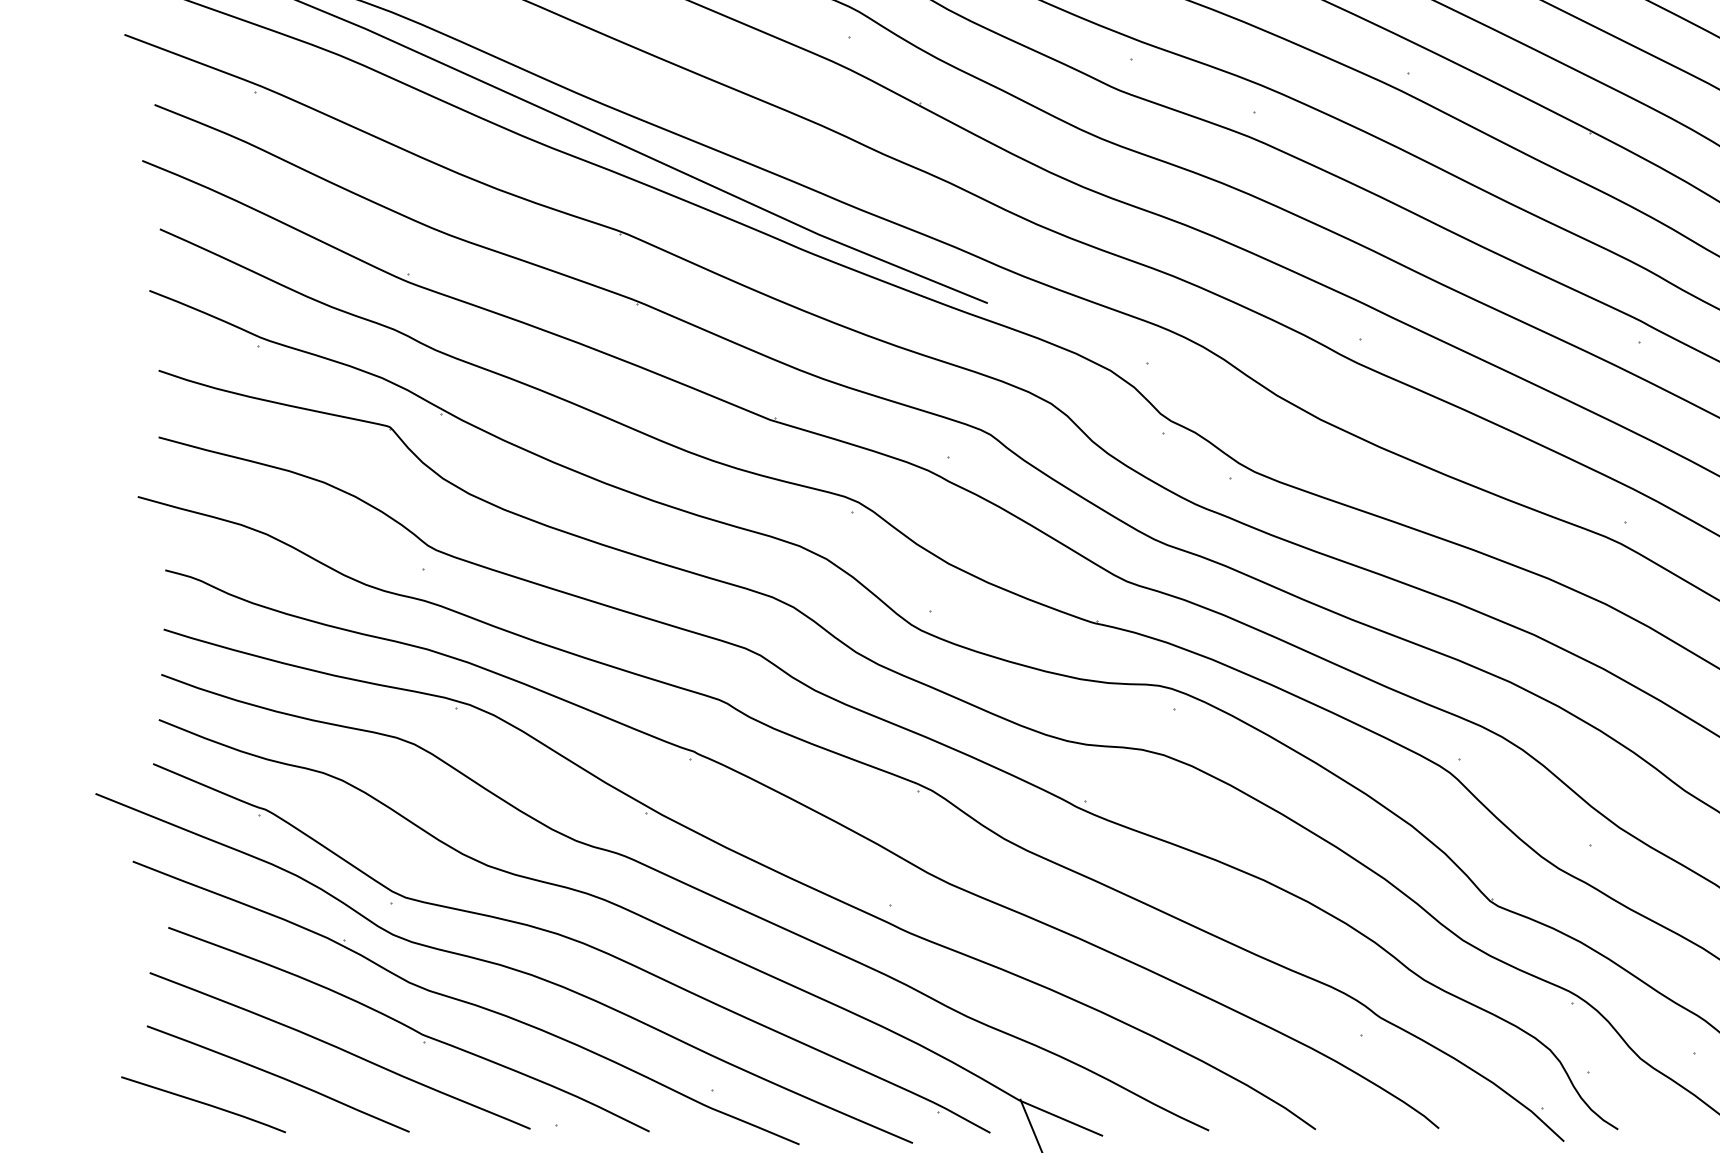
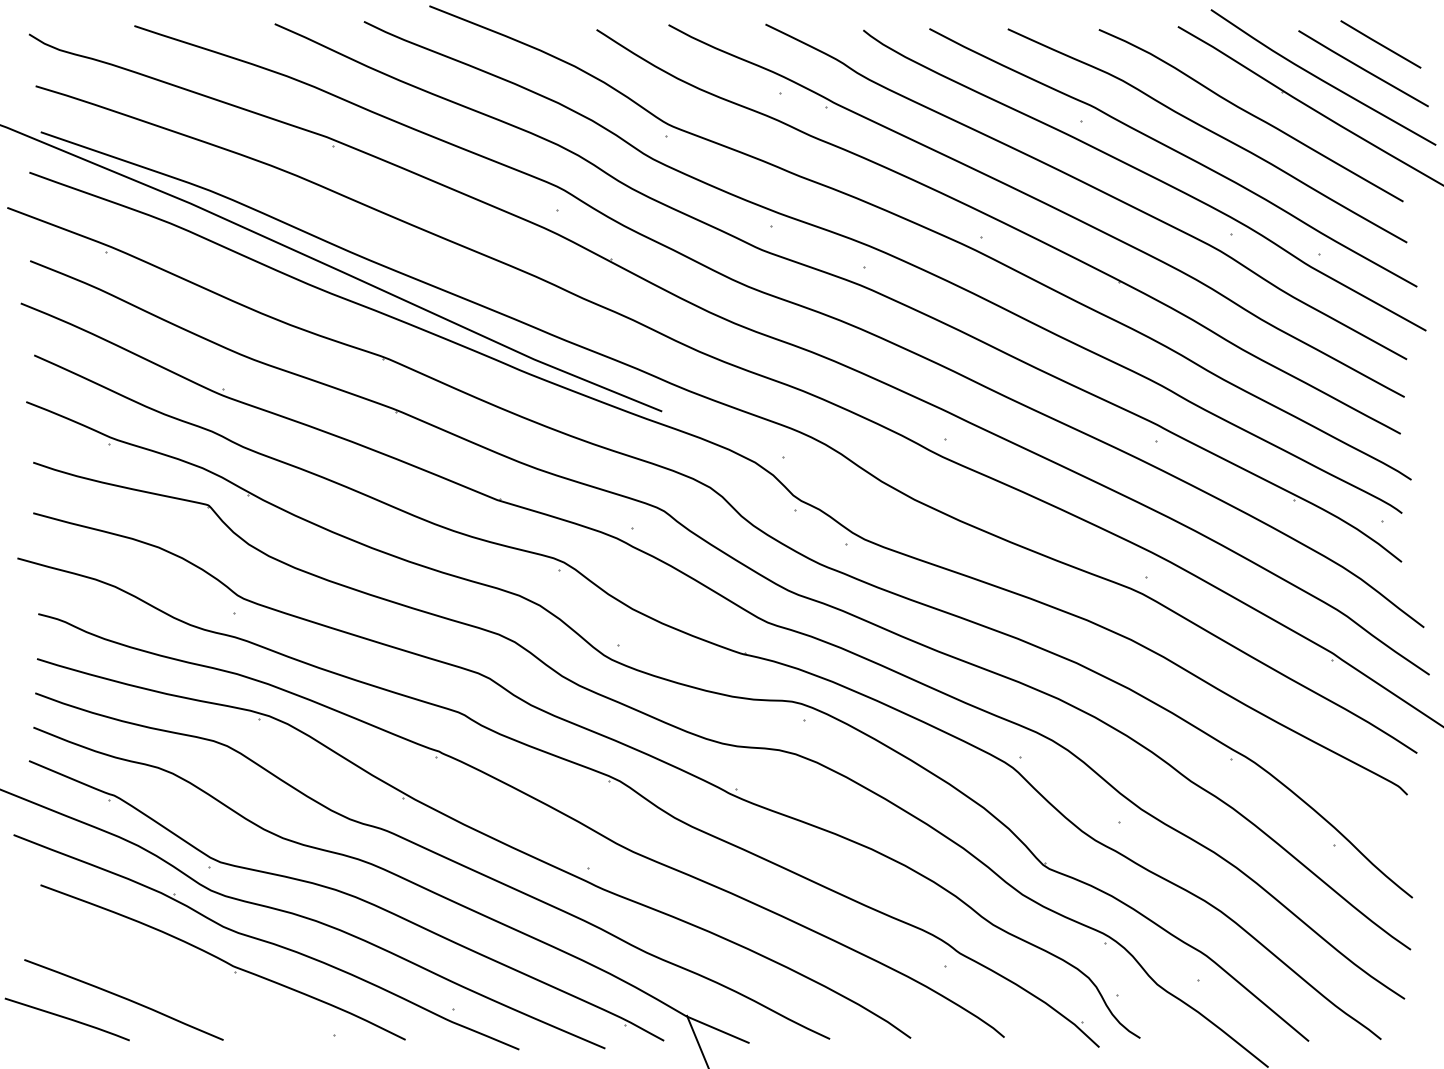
curve: (339, 1049) -> (170, 977), removed

